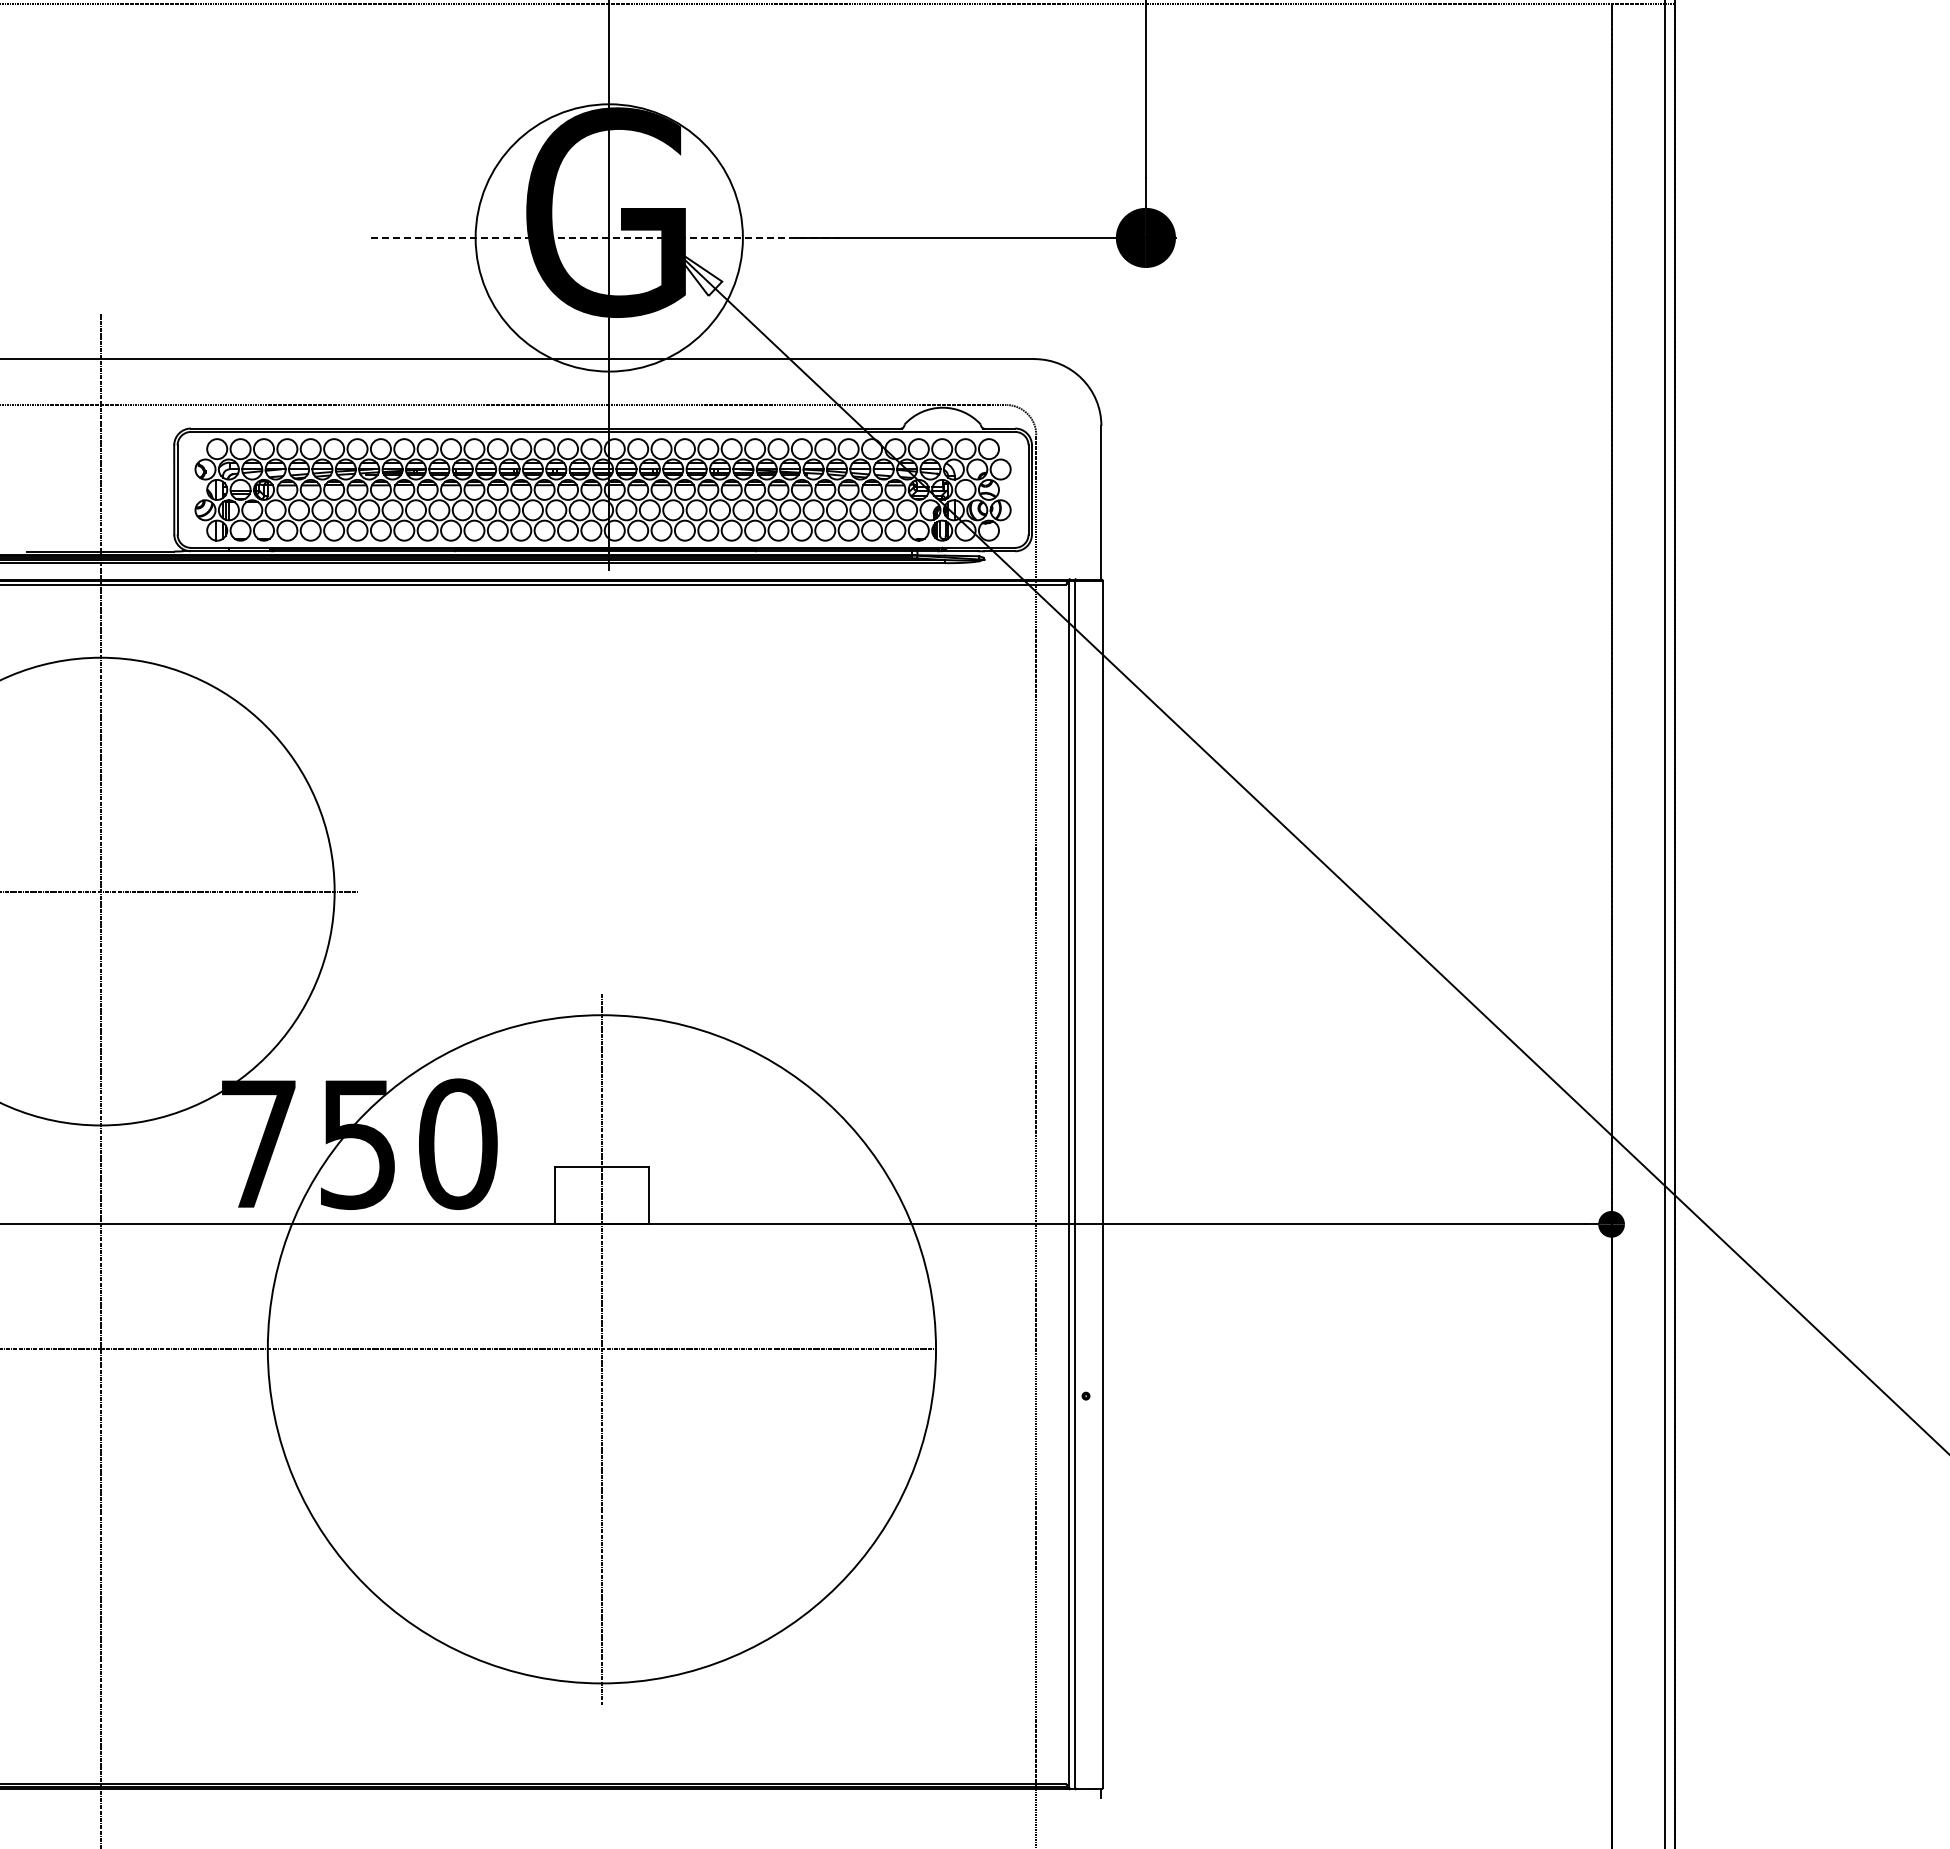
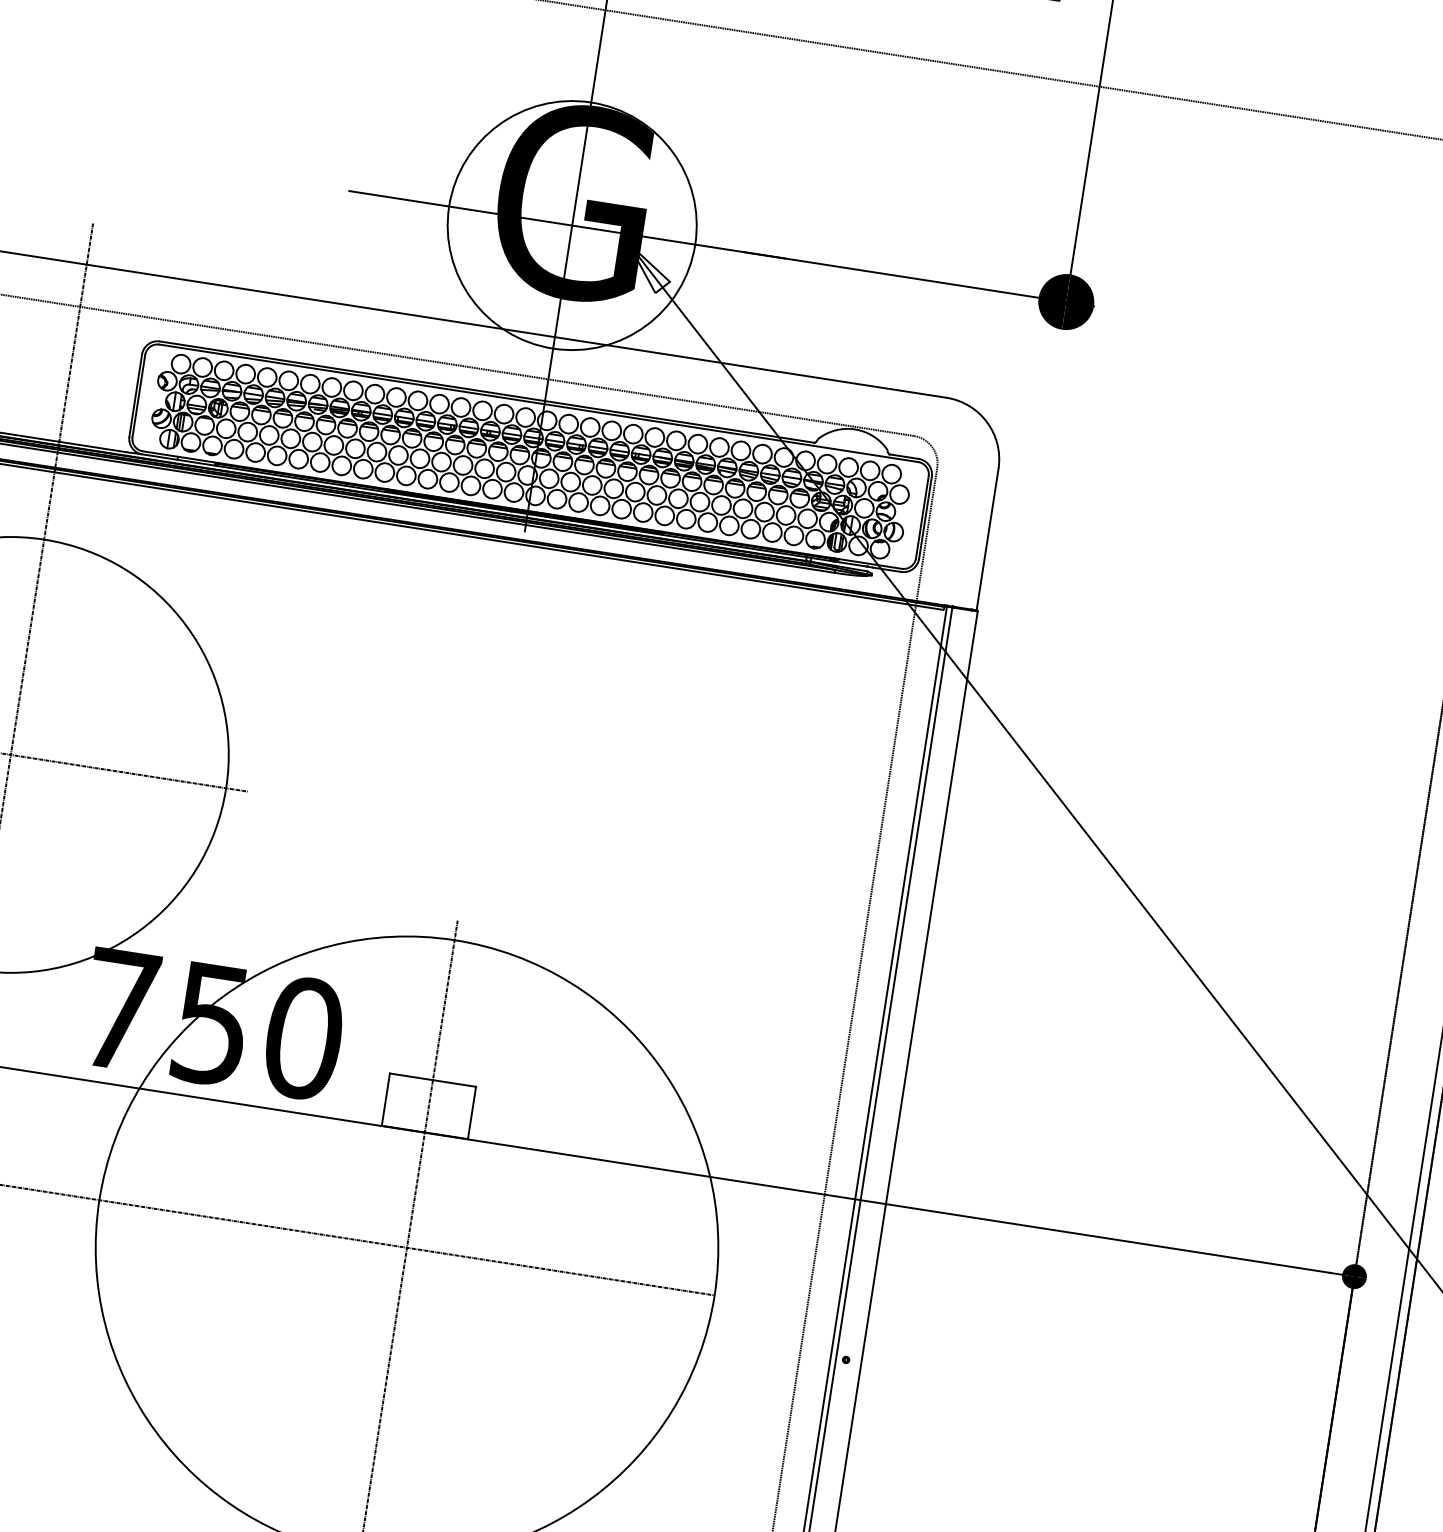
line: (603, 237) -> (566, 224), dashed -> solid

